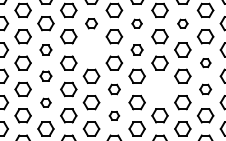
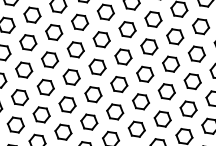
part: (91, 23) -> (79, 22), size x1.43
part: (136, 23) -> (126, 29), size x1.67
part: (182, 23) -> (174, 36), size x1.67
part: (45, 49) -> (27, 42), size x1.43
part: (91, 49) -> (75, 49), added
part: (136, 49) -> (122, 56), size x1.43
part: (205, 62) -> (192, 80), size x1.67
part: (45, 75) -> (23, 69), size x1.43
part: (114, 89) -> (93, 94), size x1.43
part: (159, 89) -> (140, 101), added
part: (205, 89) -> (188, 109), size x1.43
part: (45, 102) -> (19, 97), size x1.67
part: (114, 115) -> (89, 121), size x1.67

